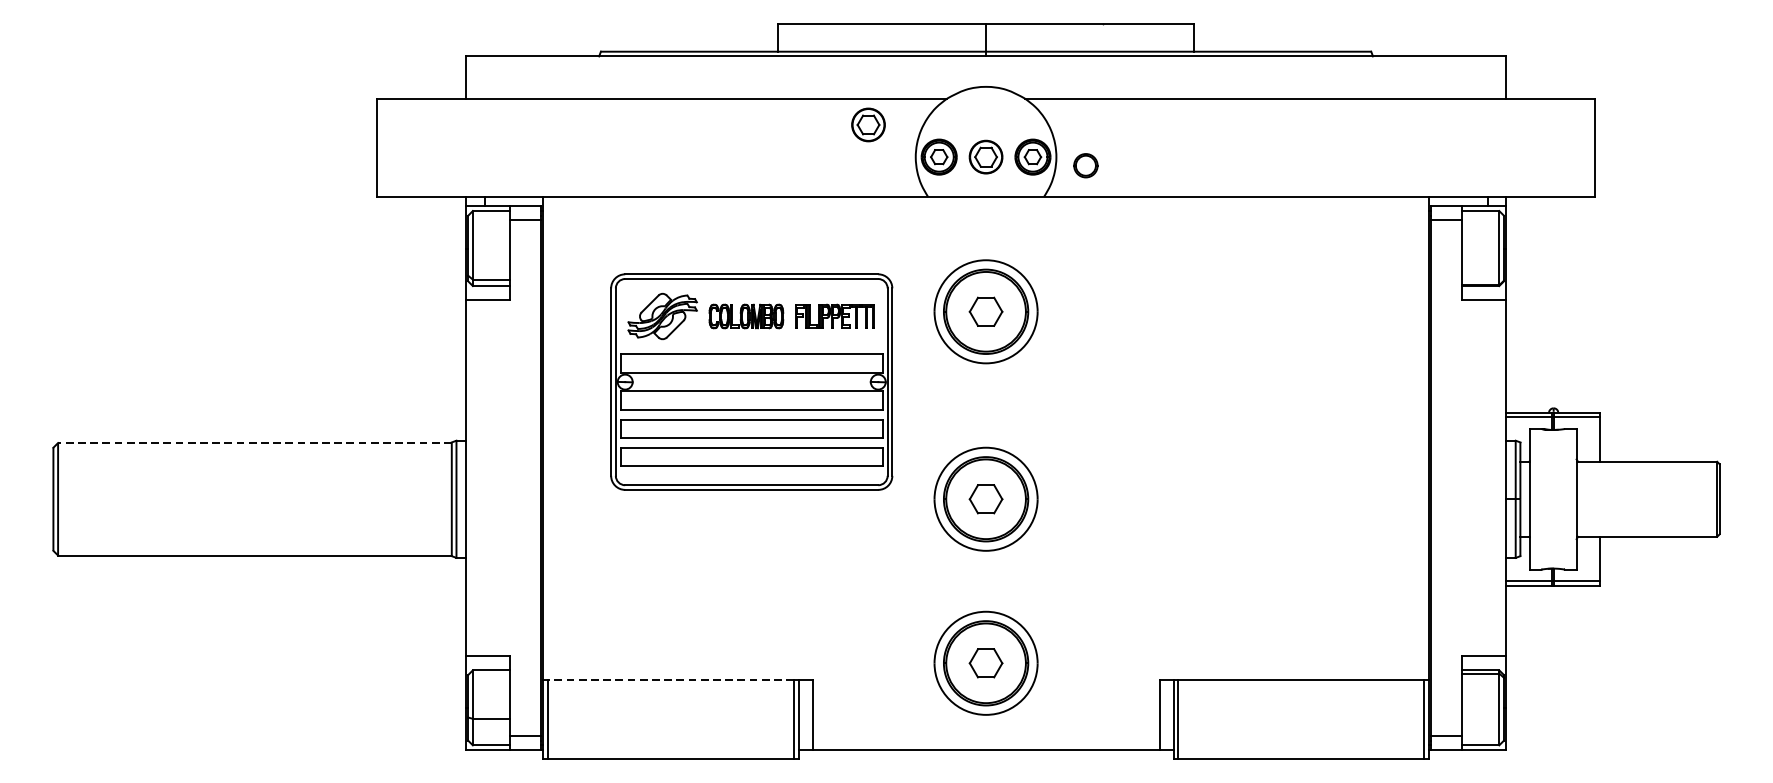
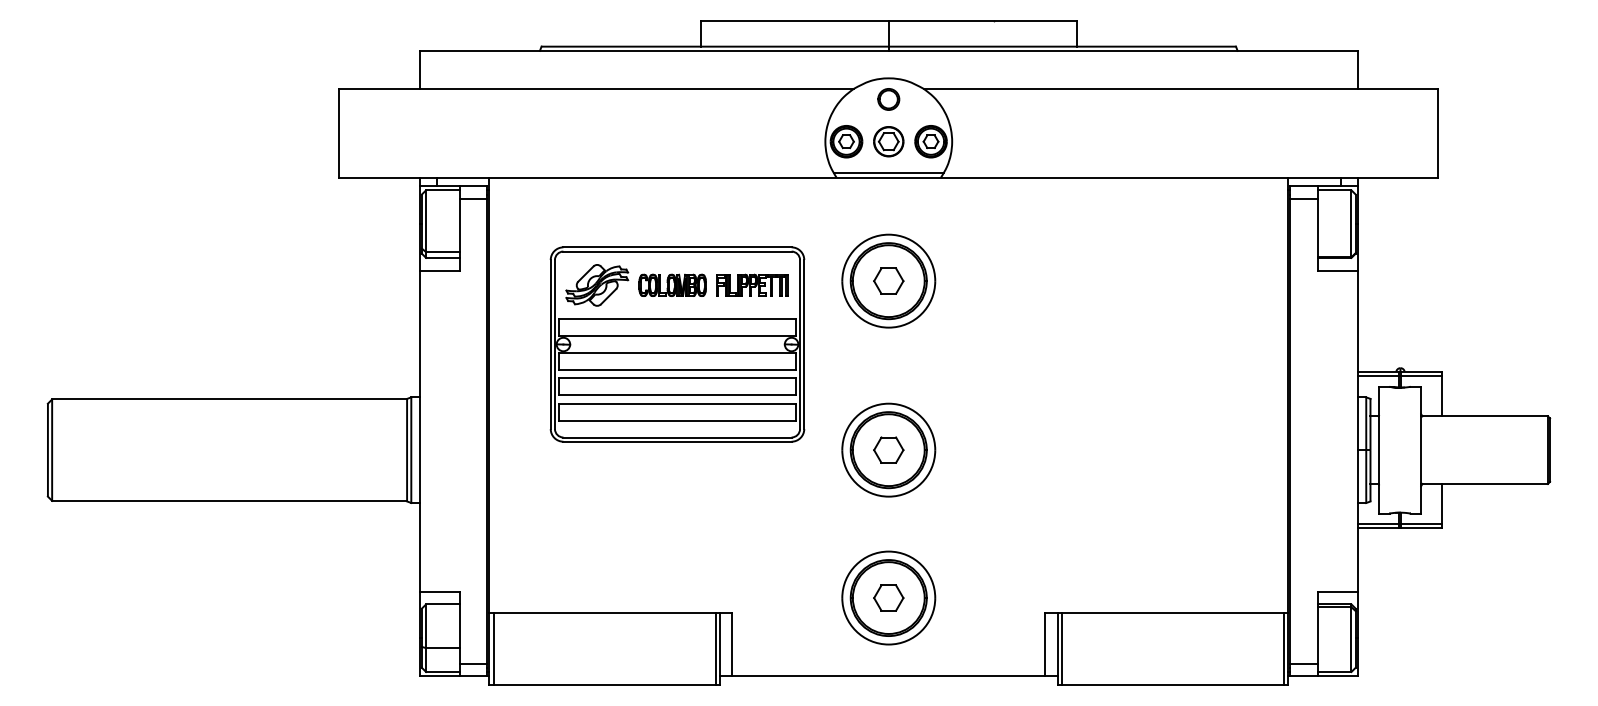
part: (868, 124) -> (782, 112), removed
part: (1085, 165) -> (888, 99), moved
line: (985, 192) -> (888, 173), added
line: (254, 443) -> (229, 399), dashed -> solid
line: (670, 679) -> (604, 612), dashed -> solid

